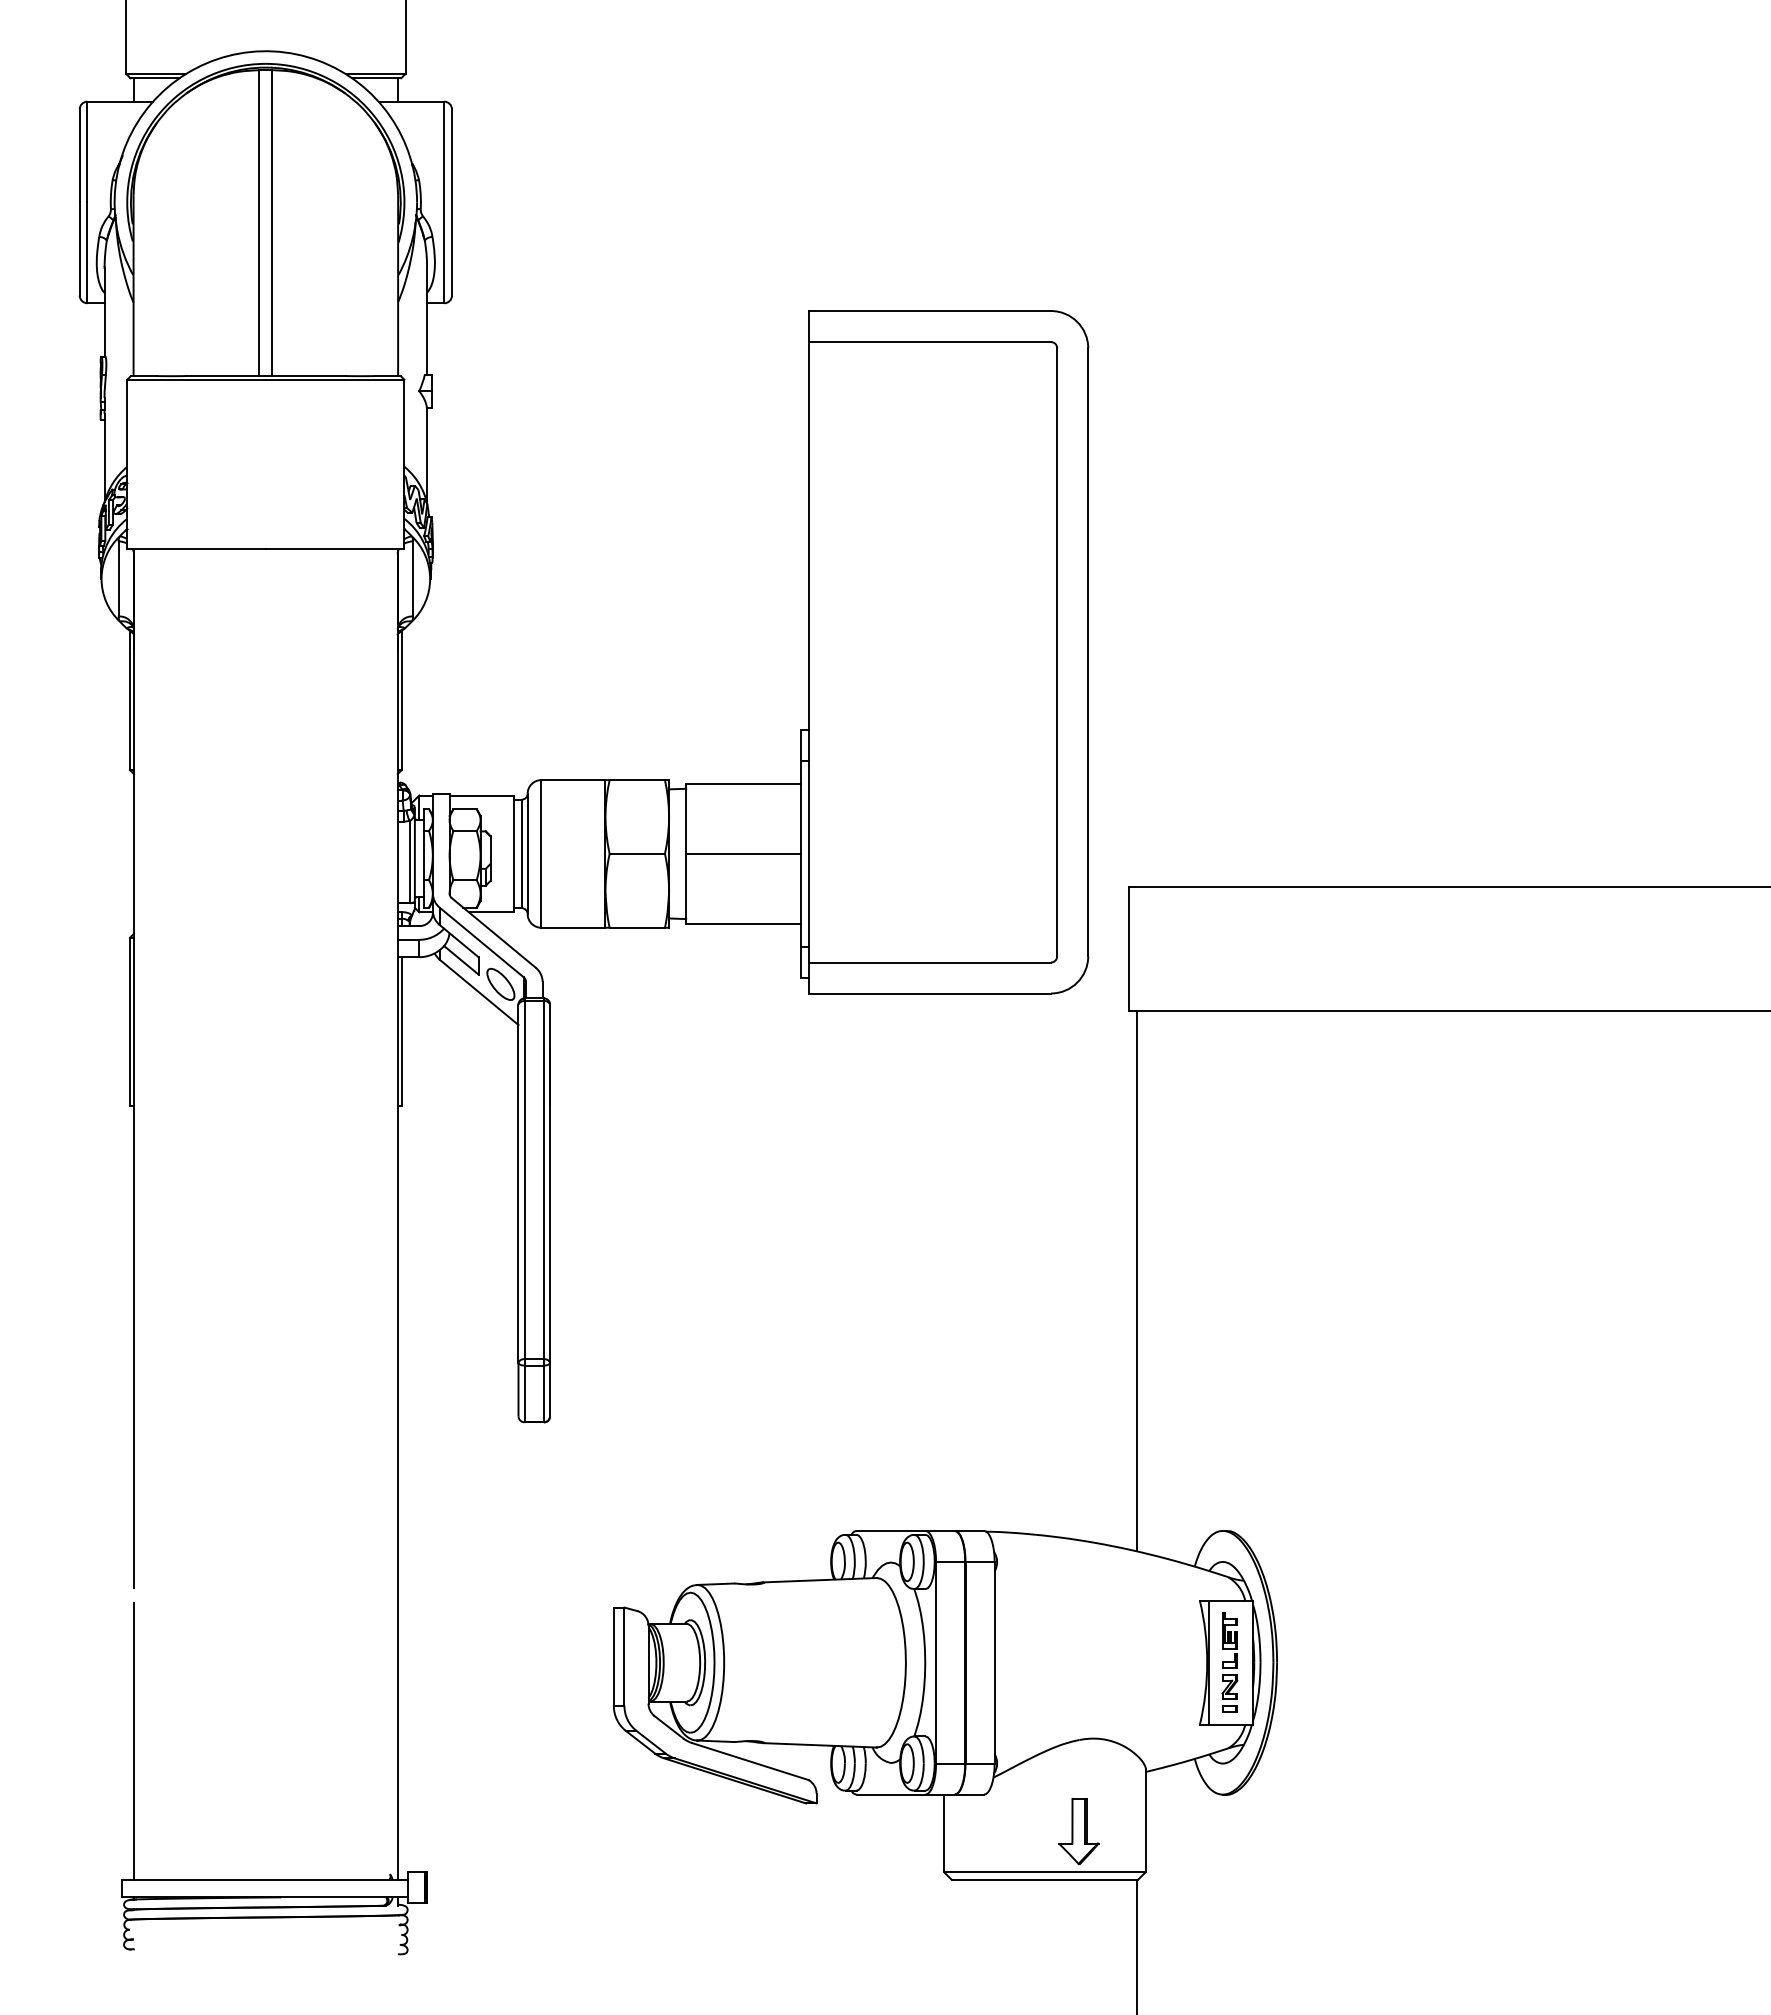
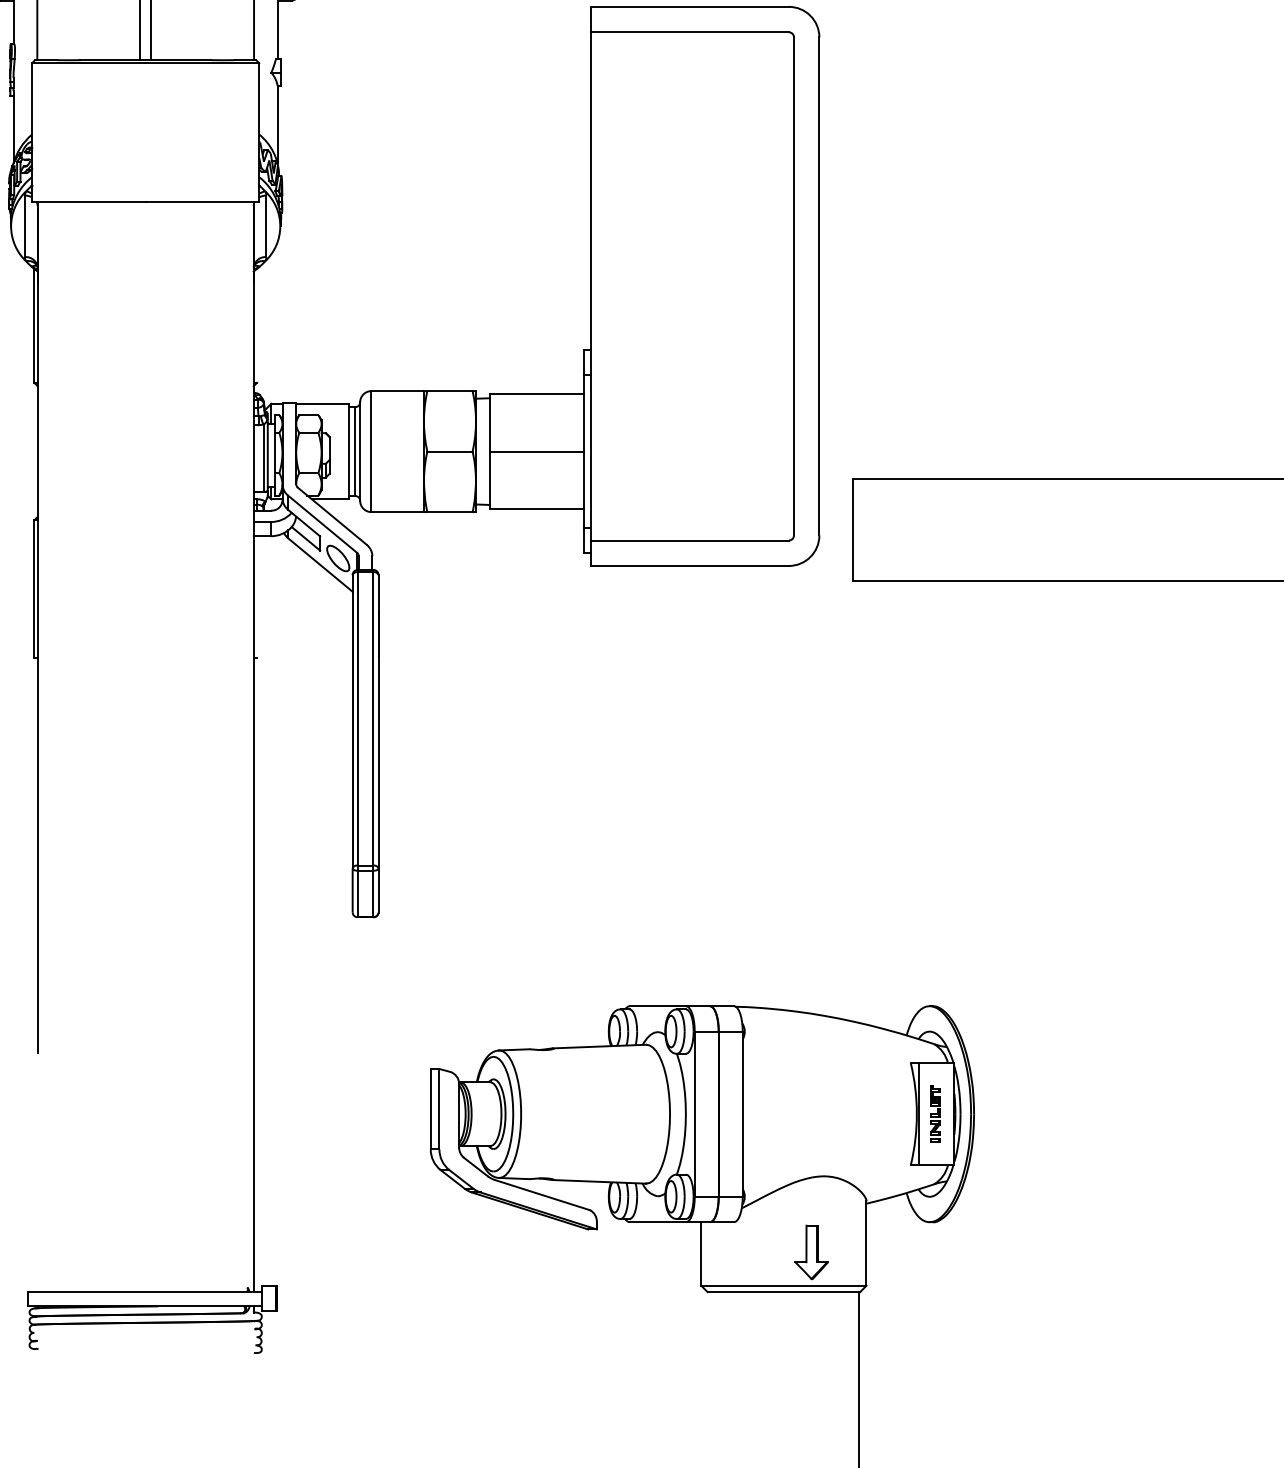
line: (401, 700) -> (256, 325), removed
line: (401, 1031) -> (256, 597), removed
line: (1136, 1281) -> (858, 801), removed
part: (1229, 1662) -> (935, 1113), size x0.7
line: (134, 1740) -> (38, 1177), removed

